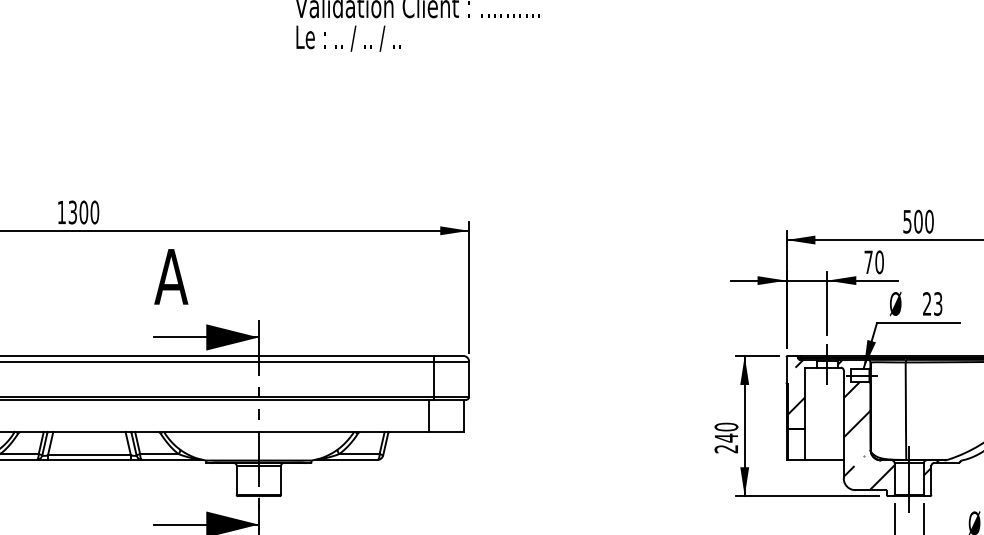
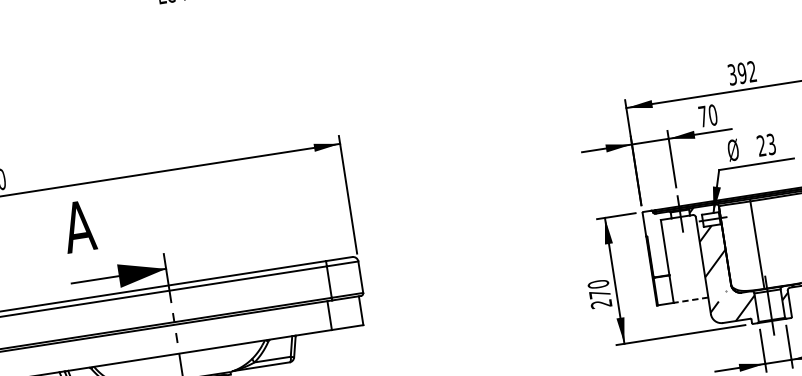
text: (918, 221) -> (742, 73), 500 -> 392
hatch: (796, 386) -> (655, 238), removed
text: (725, 437) -> (599, 293), 240 -> 270
line: (823, 459) -> (690, 299), solid -> dashed

